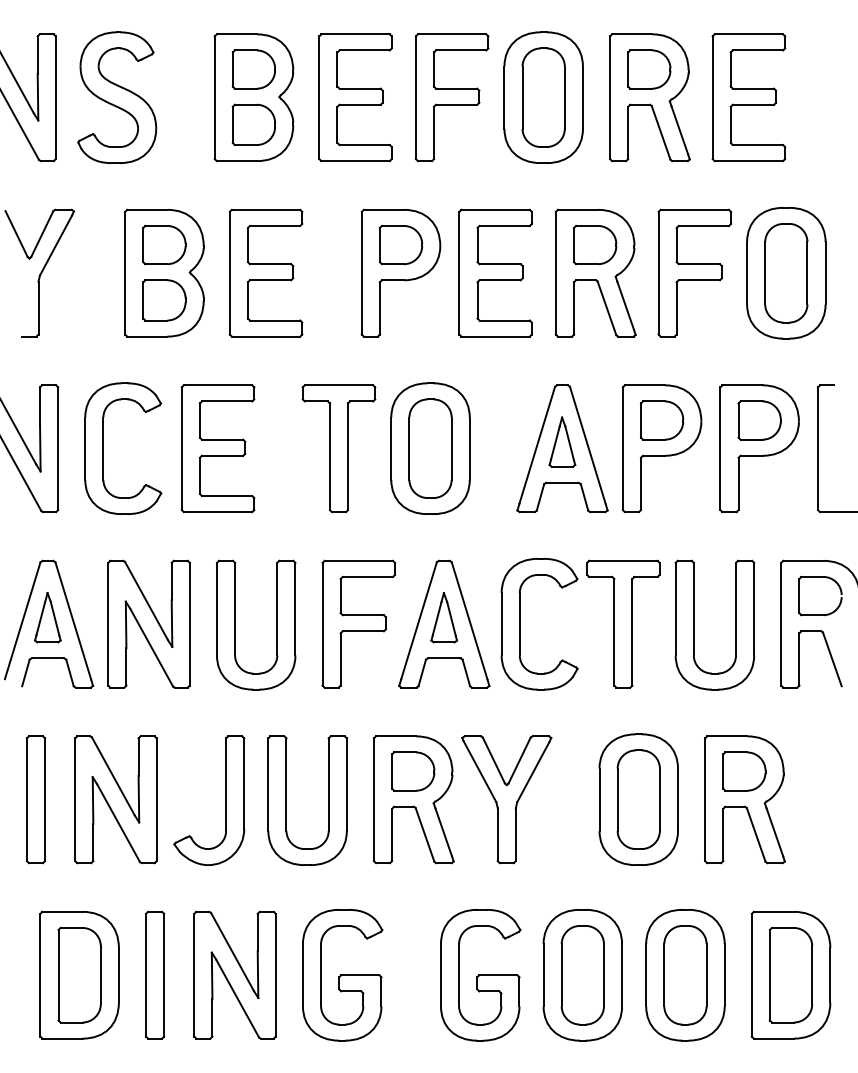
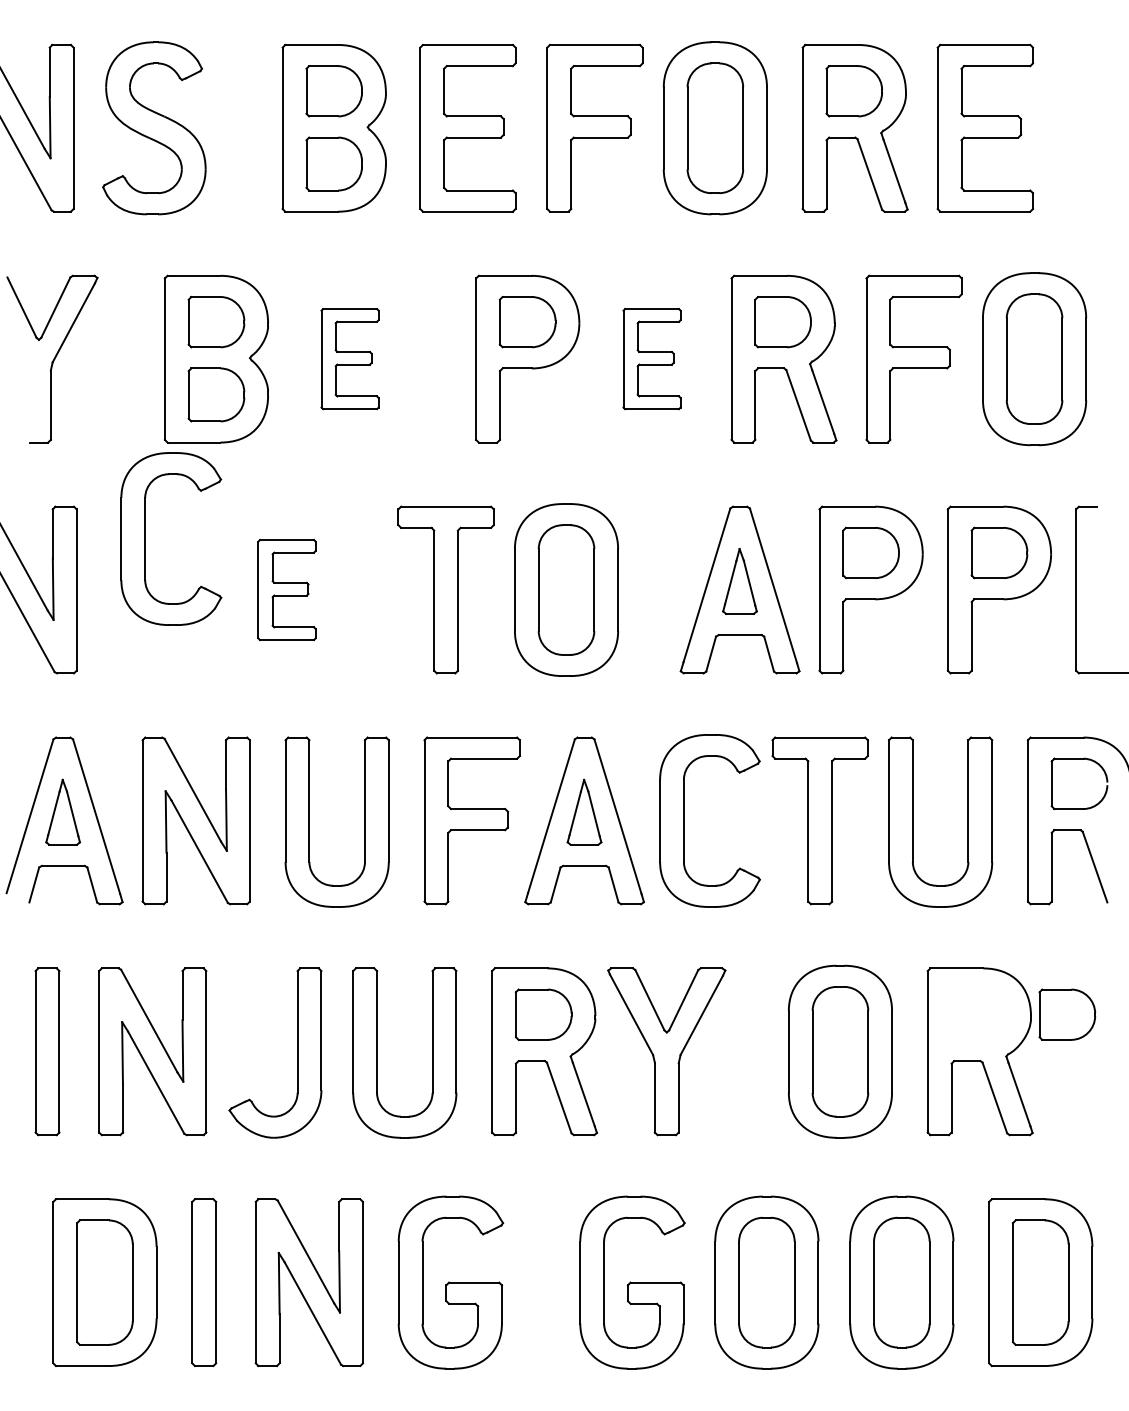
part: (265, 272) -> (349, 358), size x0.6
part: (495, 272) -> (651, 358), size x0.6
part: (103, 448) -> (145, 538), moved
part: (217, 448) -> (286, 589), size x0.6
part: (744, 771) -> (1067, 1014), moved

